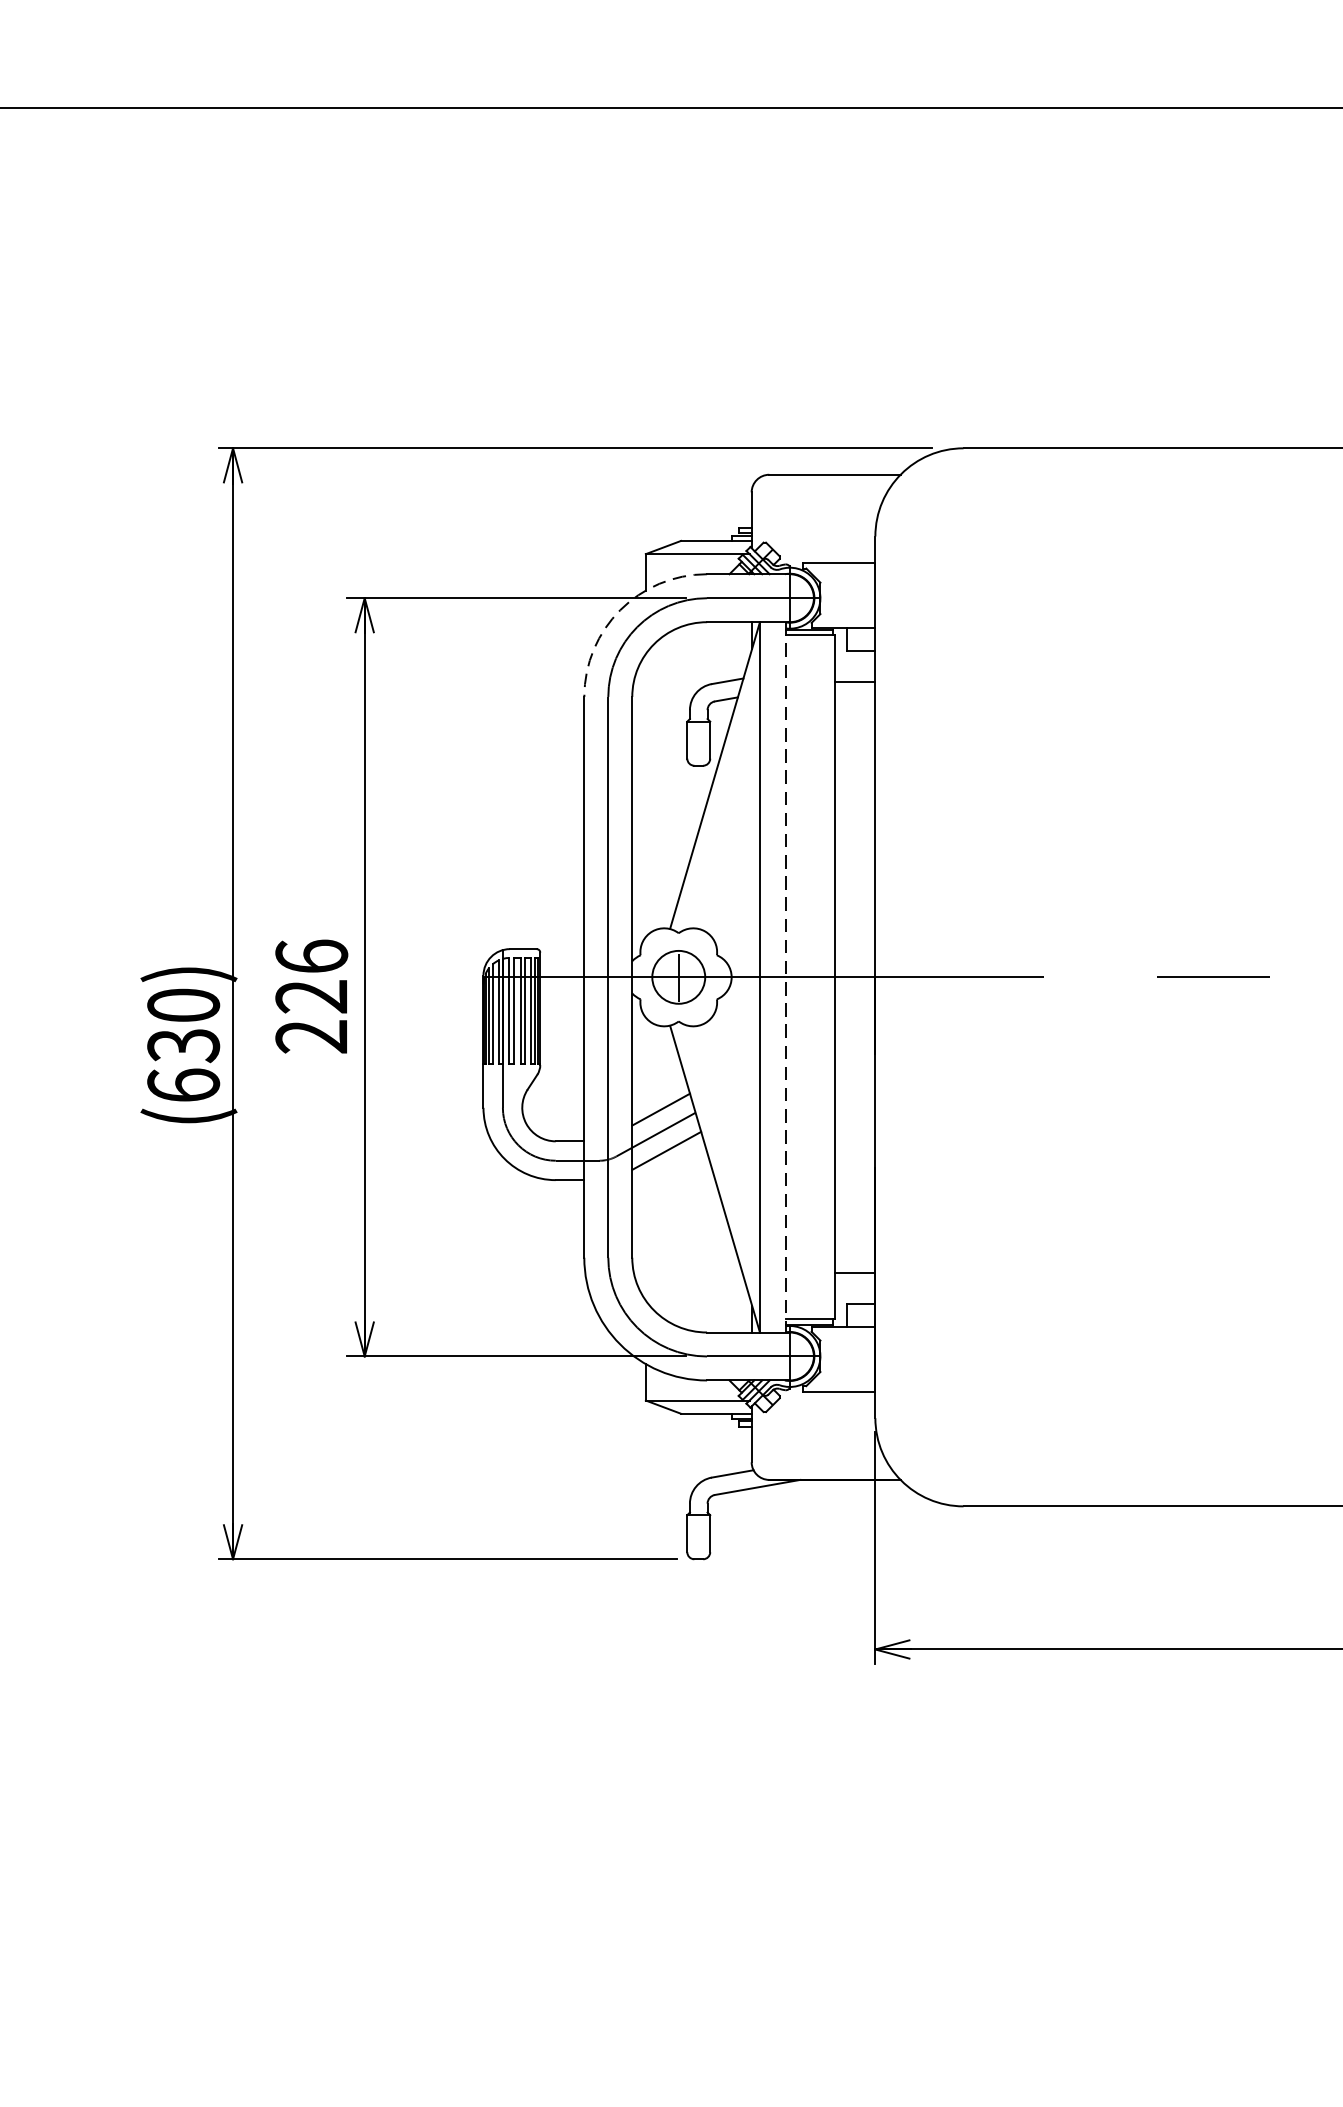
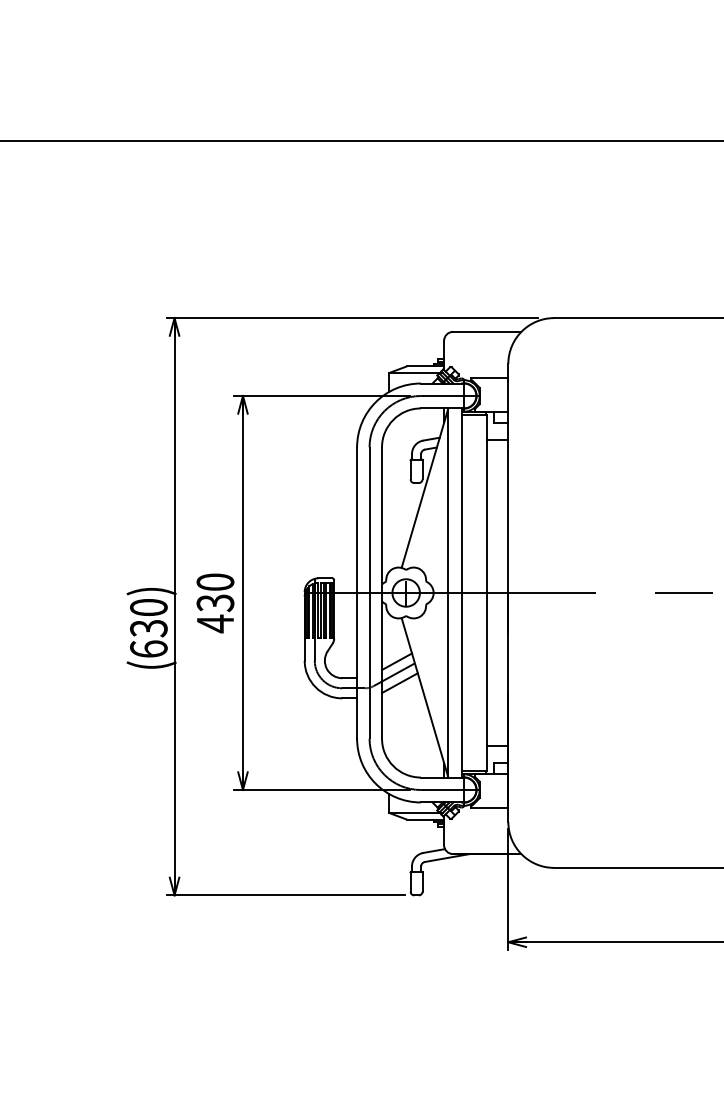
arc: (619, 610) -> (375, 402), dashed -> solid
line: (787, 978) -> (462, 593), dashed -> solid
text: (311, 997) -> (215, 603), 226 -> 430

